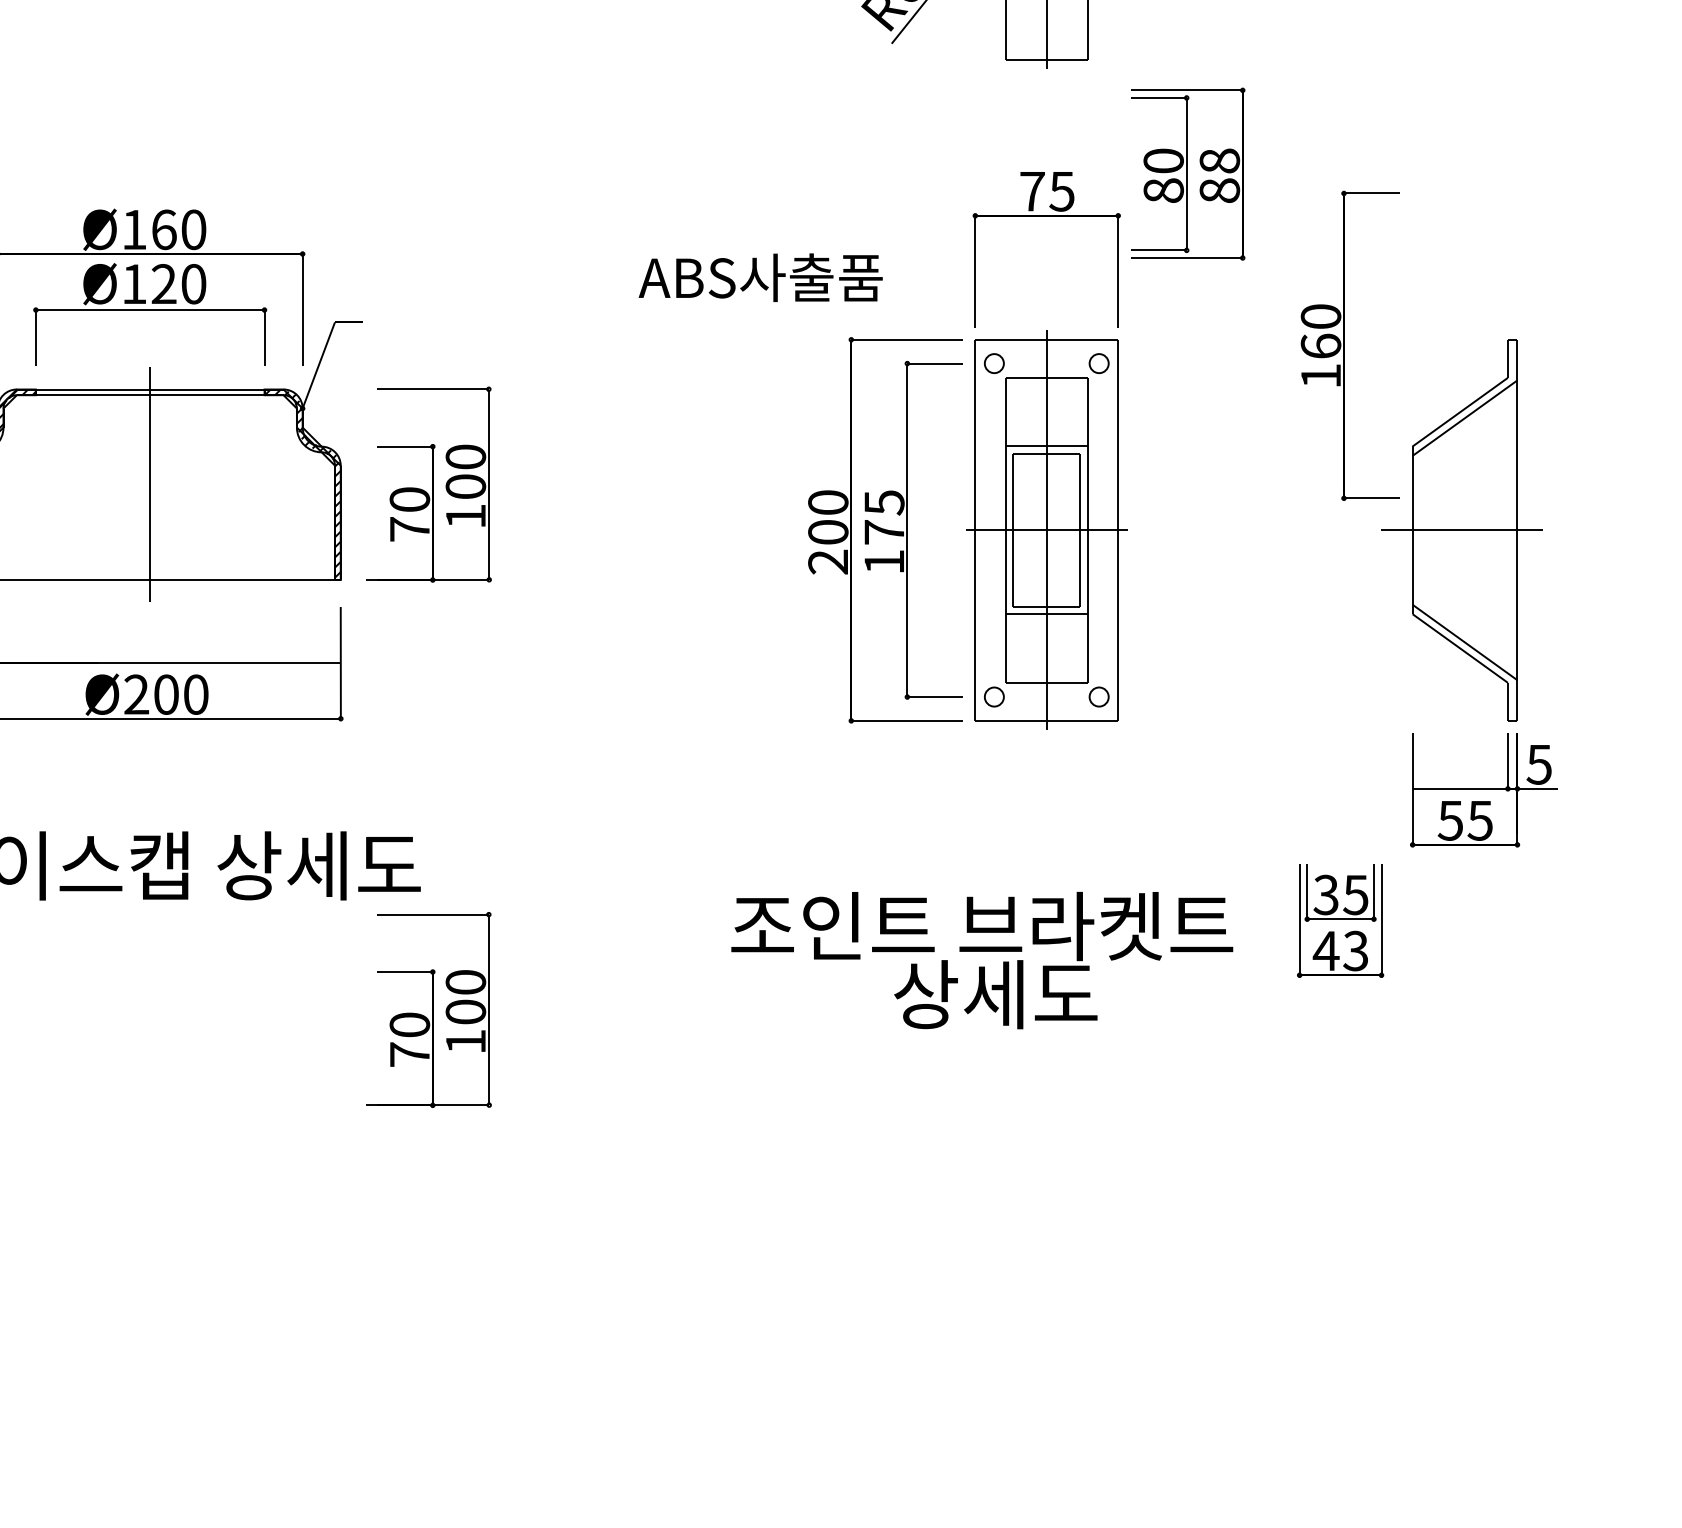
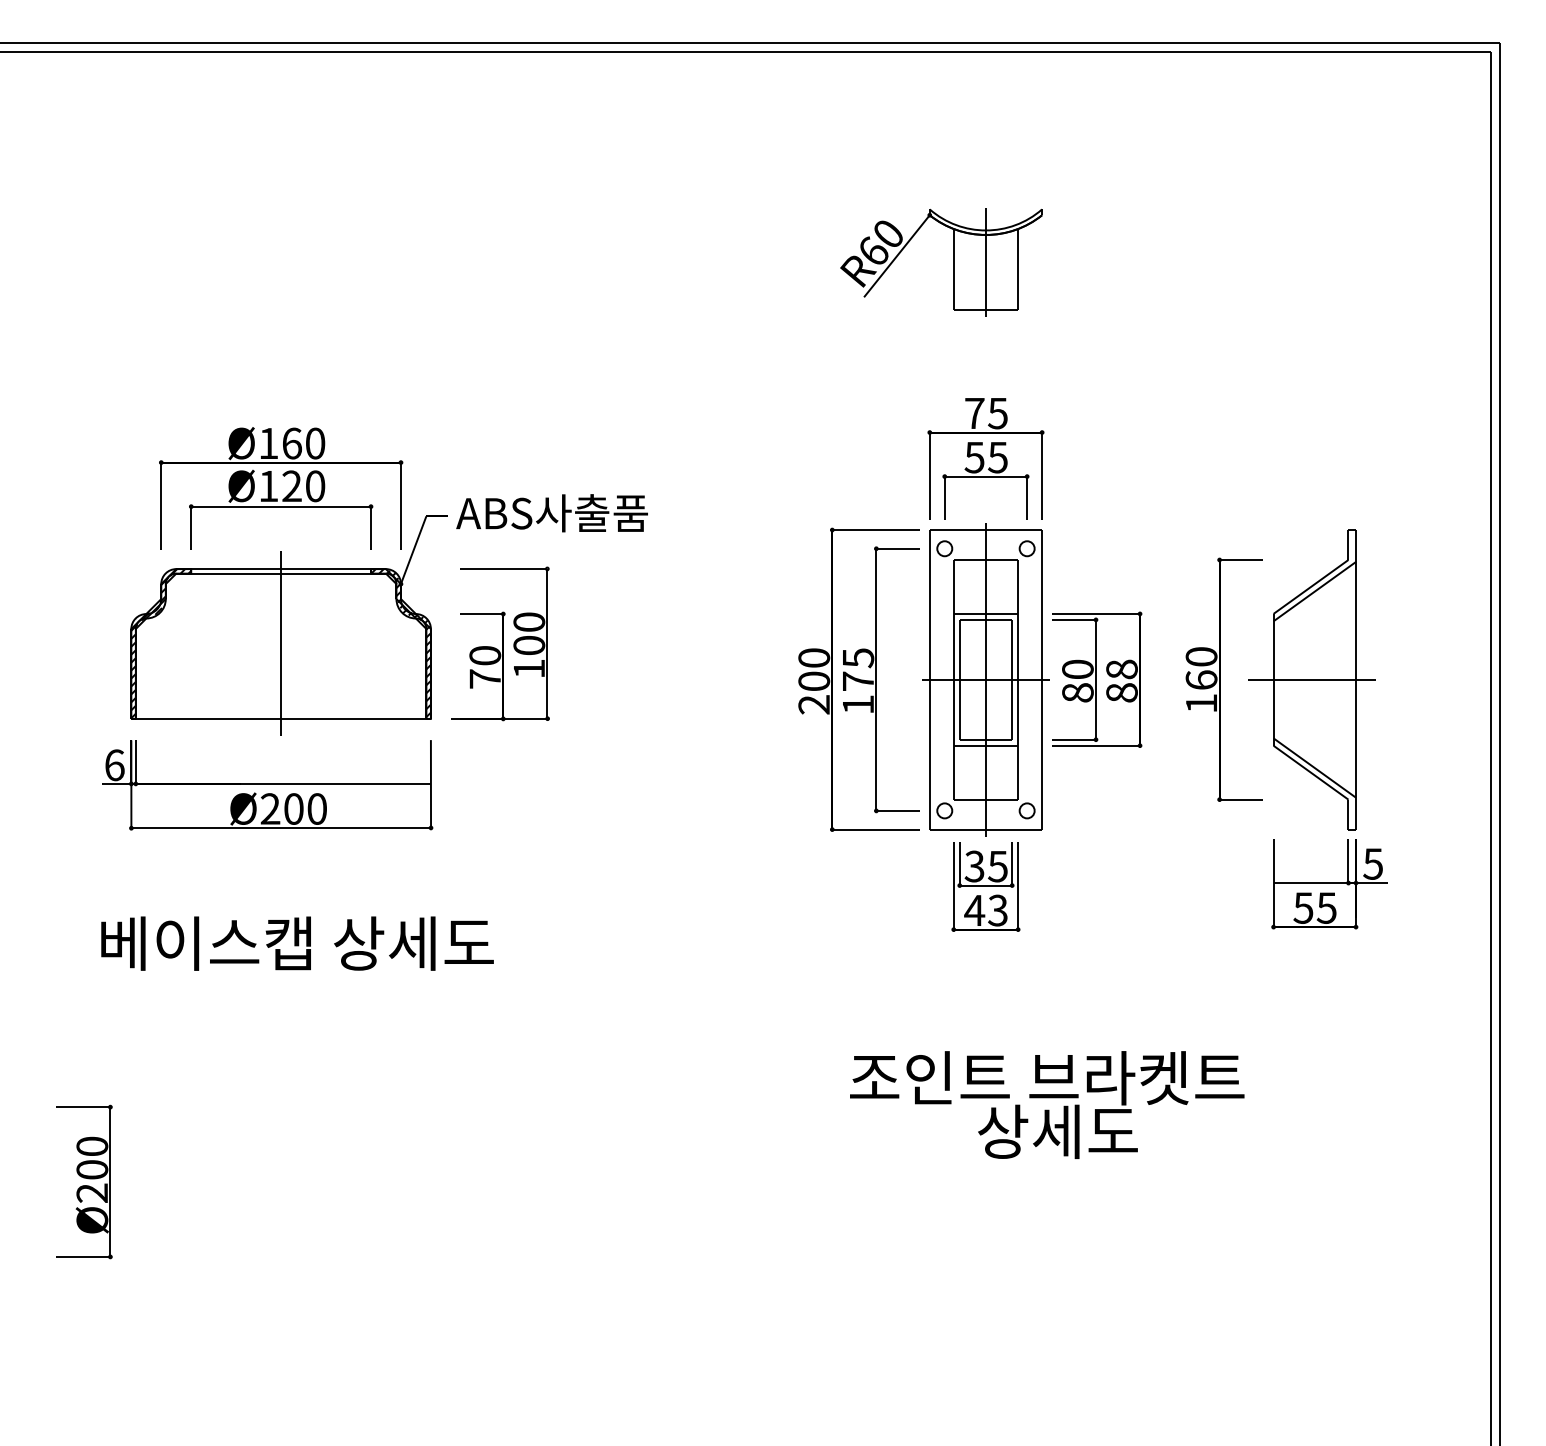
part: (1188, 173) -> (1097, 679), moved
part: (1046, 276) -> (985, 480), added
text: (759, 278) -> (551, 513), moved
part: (1348, 345) -> (1223, 679), moved
part: (1340, 920) -> (985, 886), moved
text: (982, 959) -> (1047, 1104), moved
part: (429, 1009) -> (500, 1056), removed

